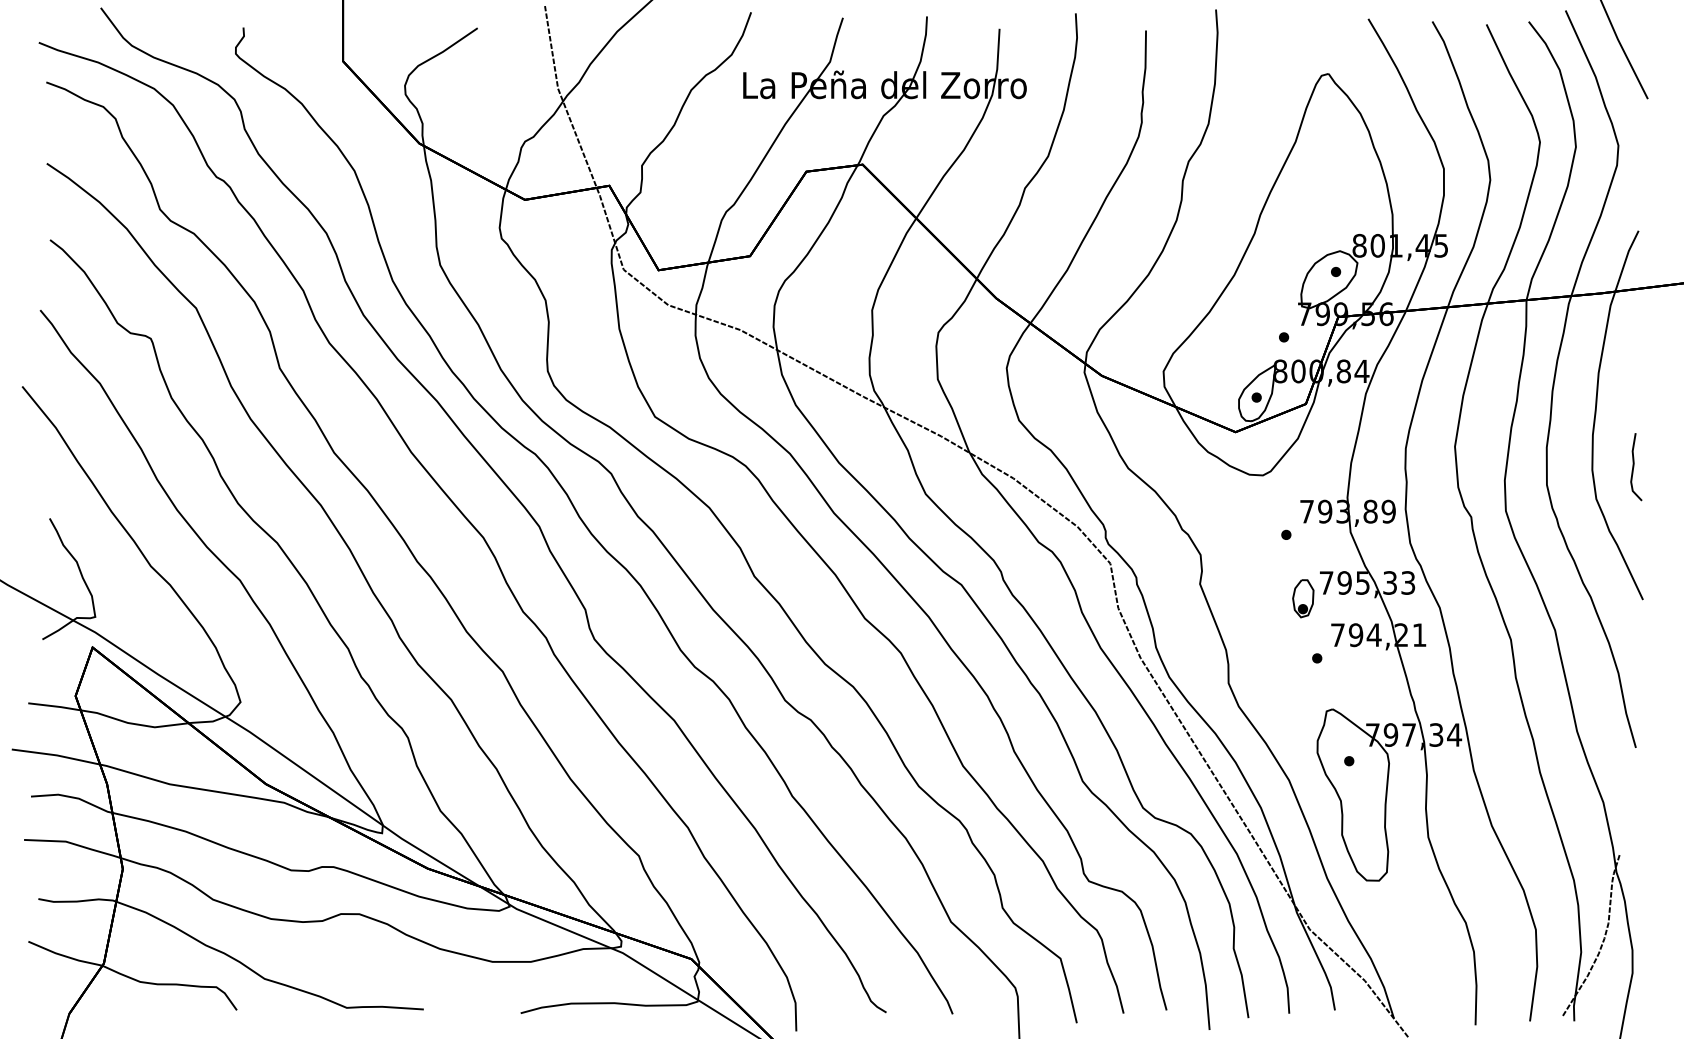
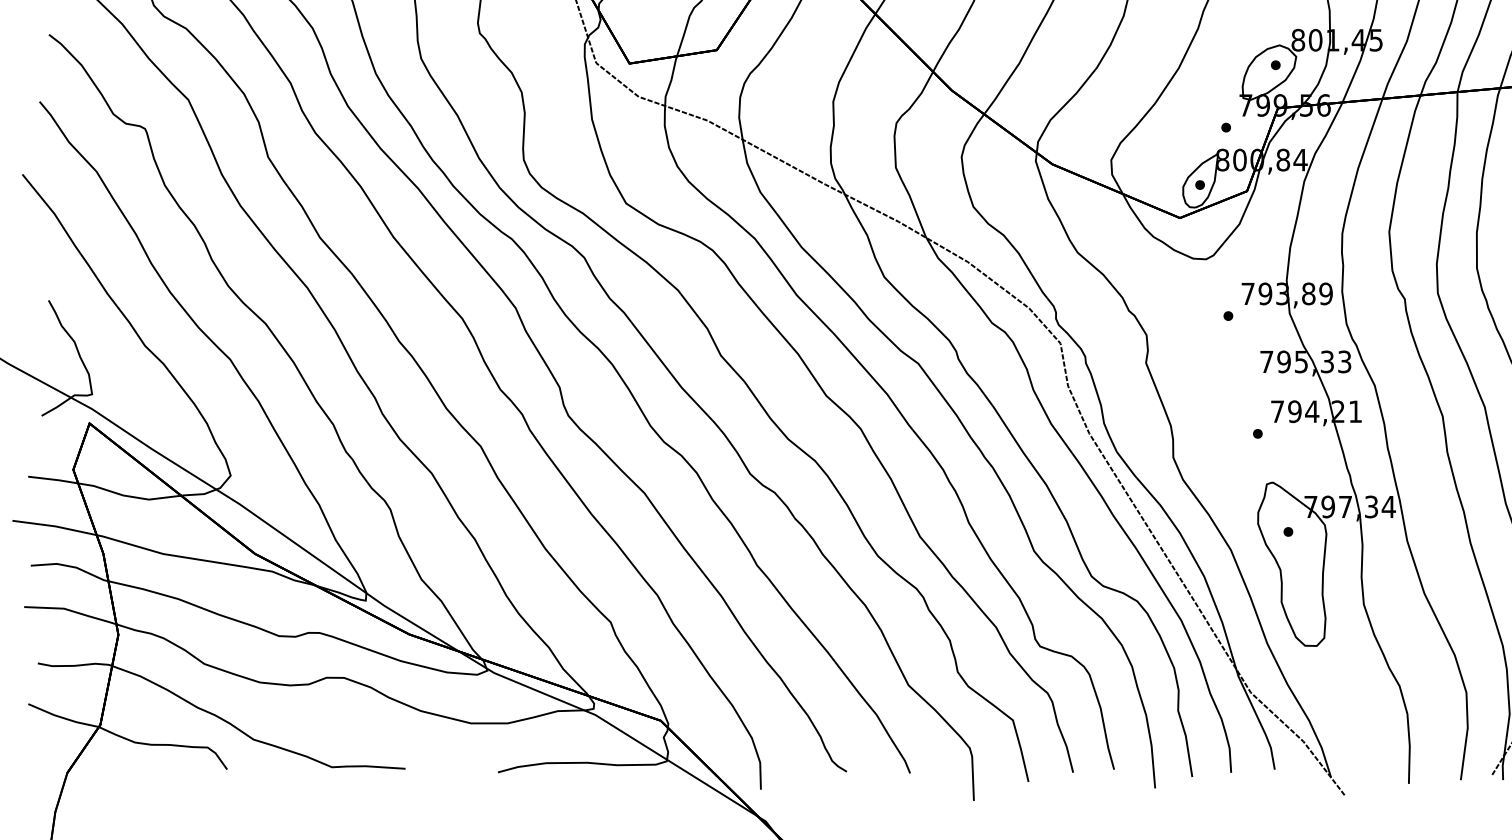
part: (1303, 598) -> (1244, 376), removed

